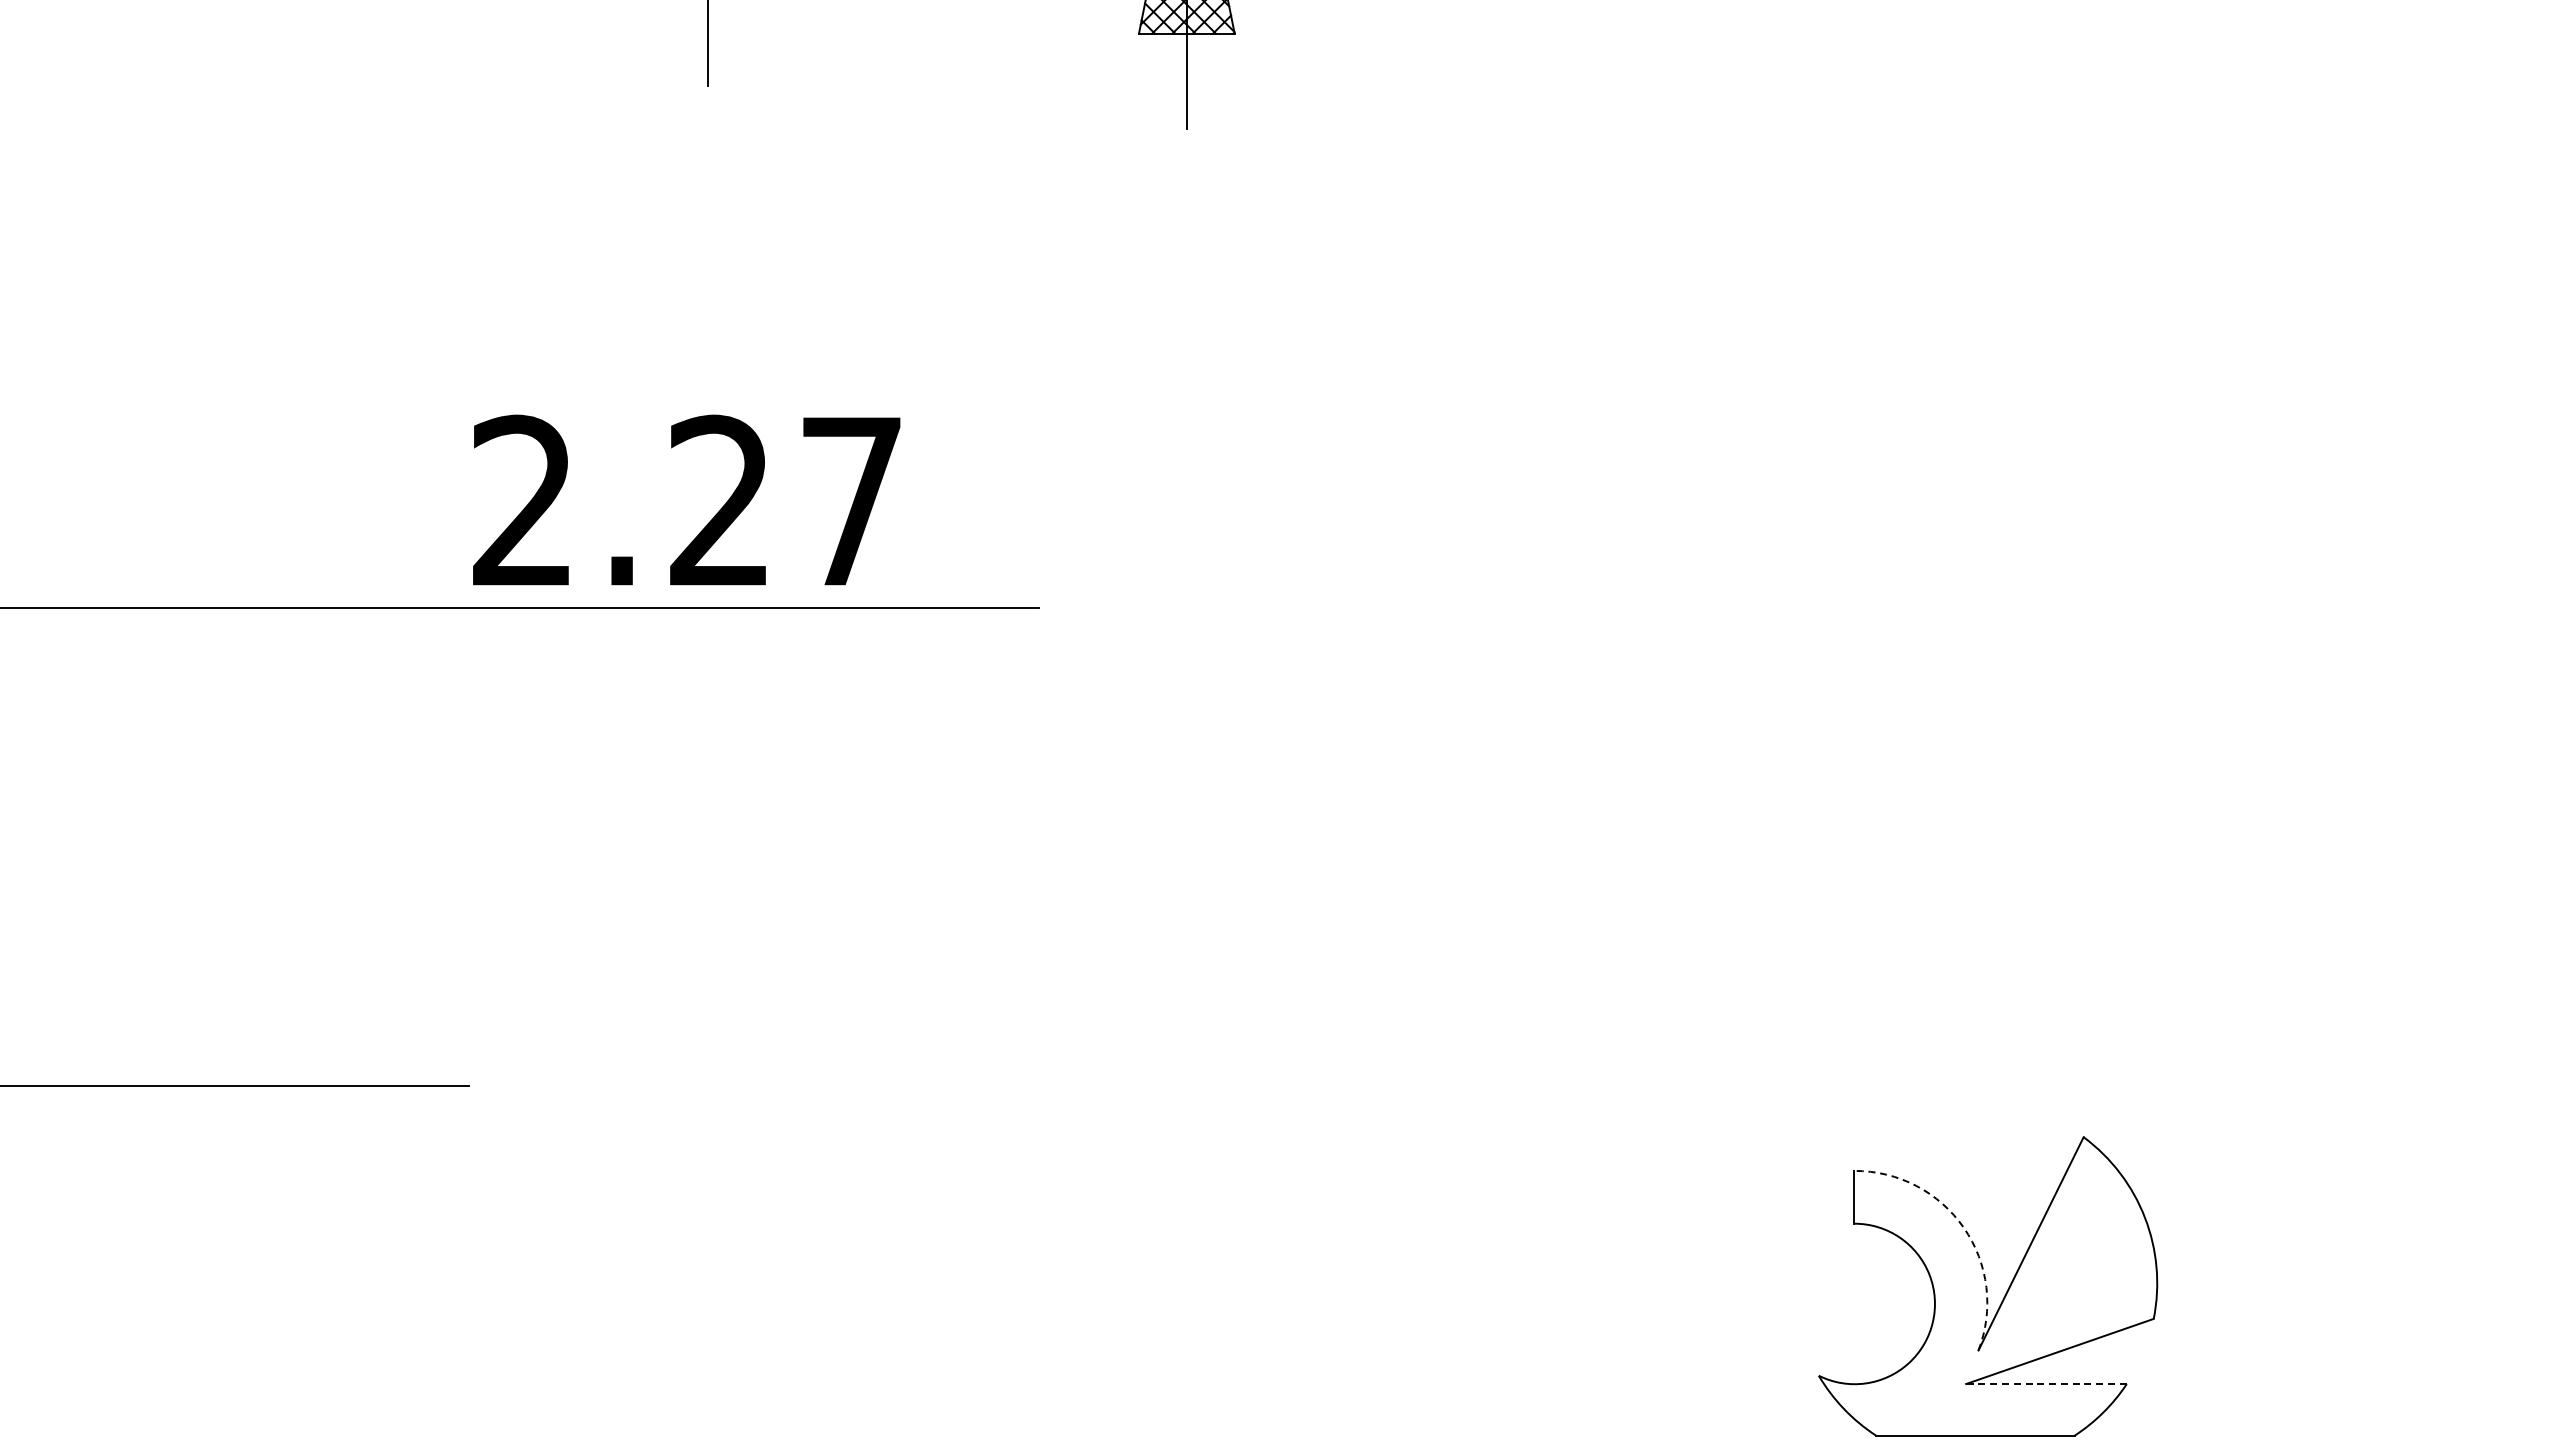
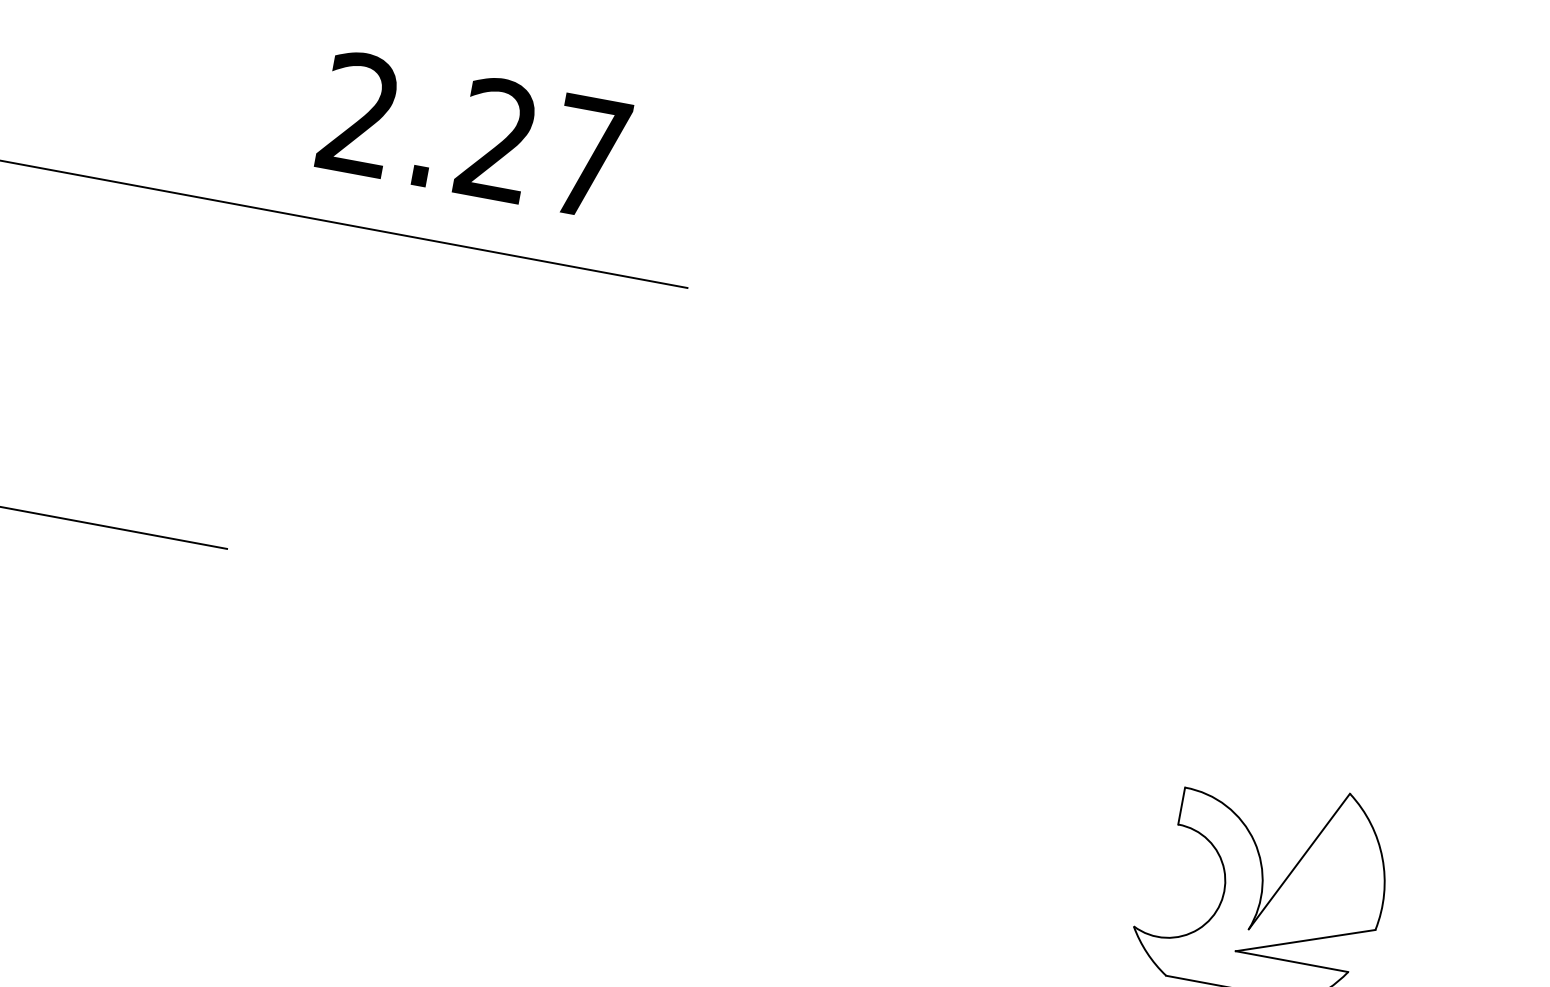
text: (686, 499) -> (474, 134), moved
arc: (1963, 1227) -> (1254, 841), dashed -> solid
line: (2046, 1384) -> (1291, 961), dashed -> solid

